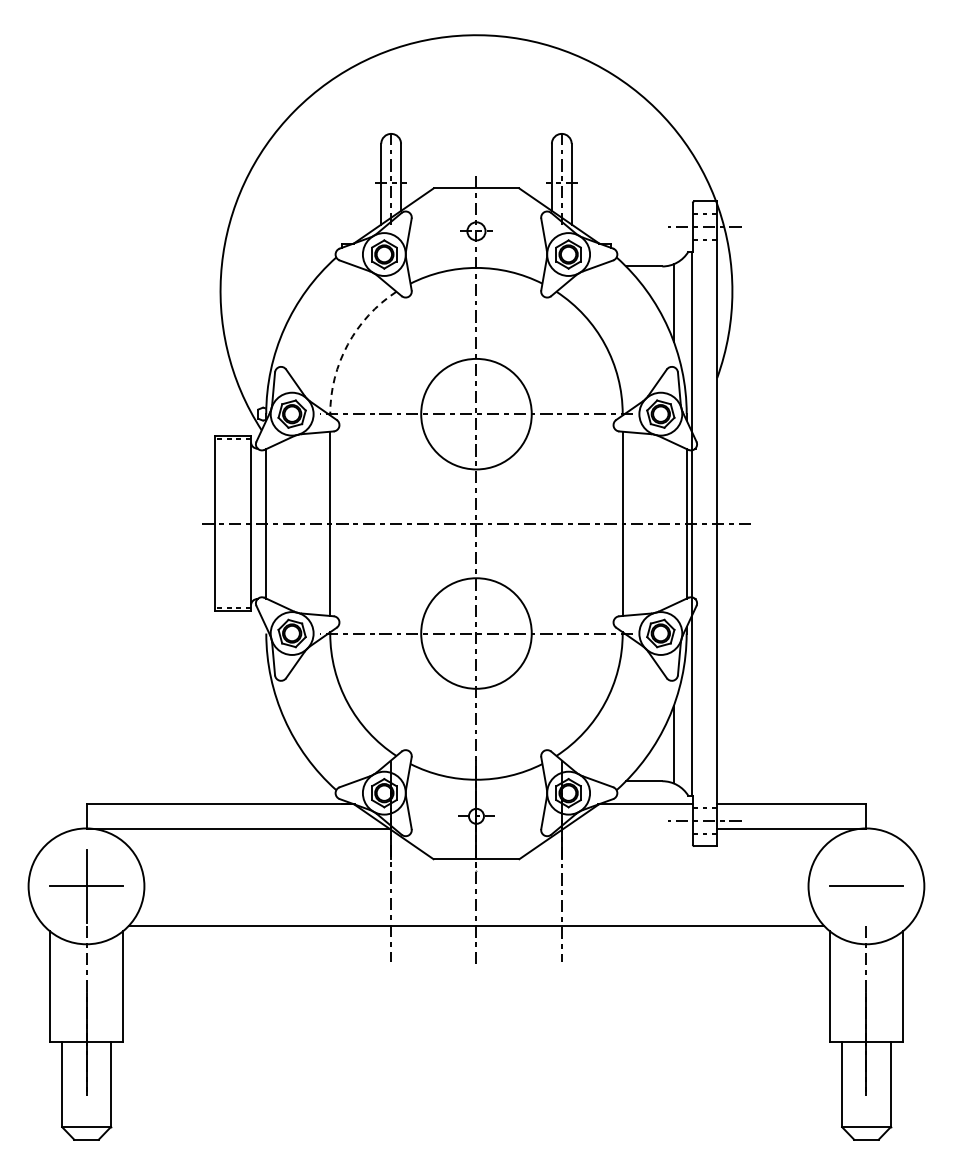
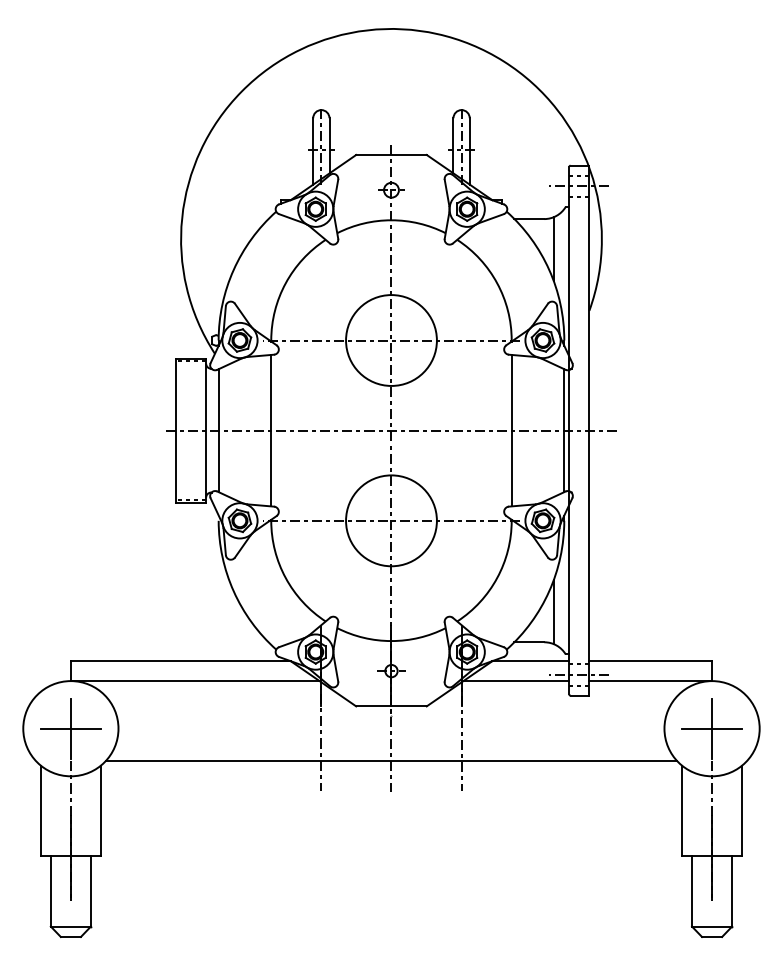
arc: (347, 344) -> (285, 283), dashed -> solid
line: (627, 828) -> (515, 681), added
line: (866, 885) -> (712, 727), added

